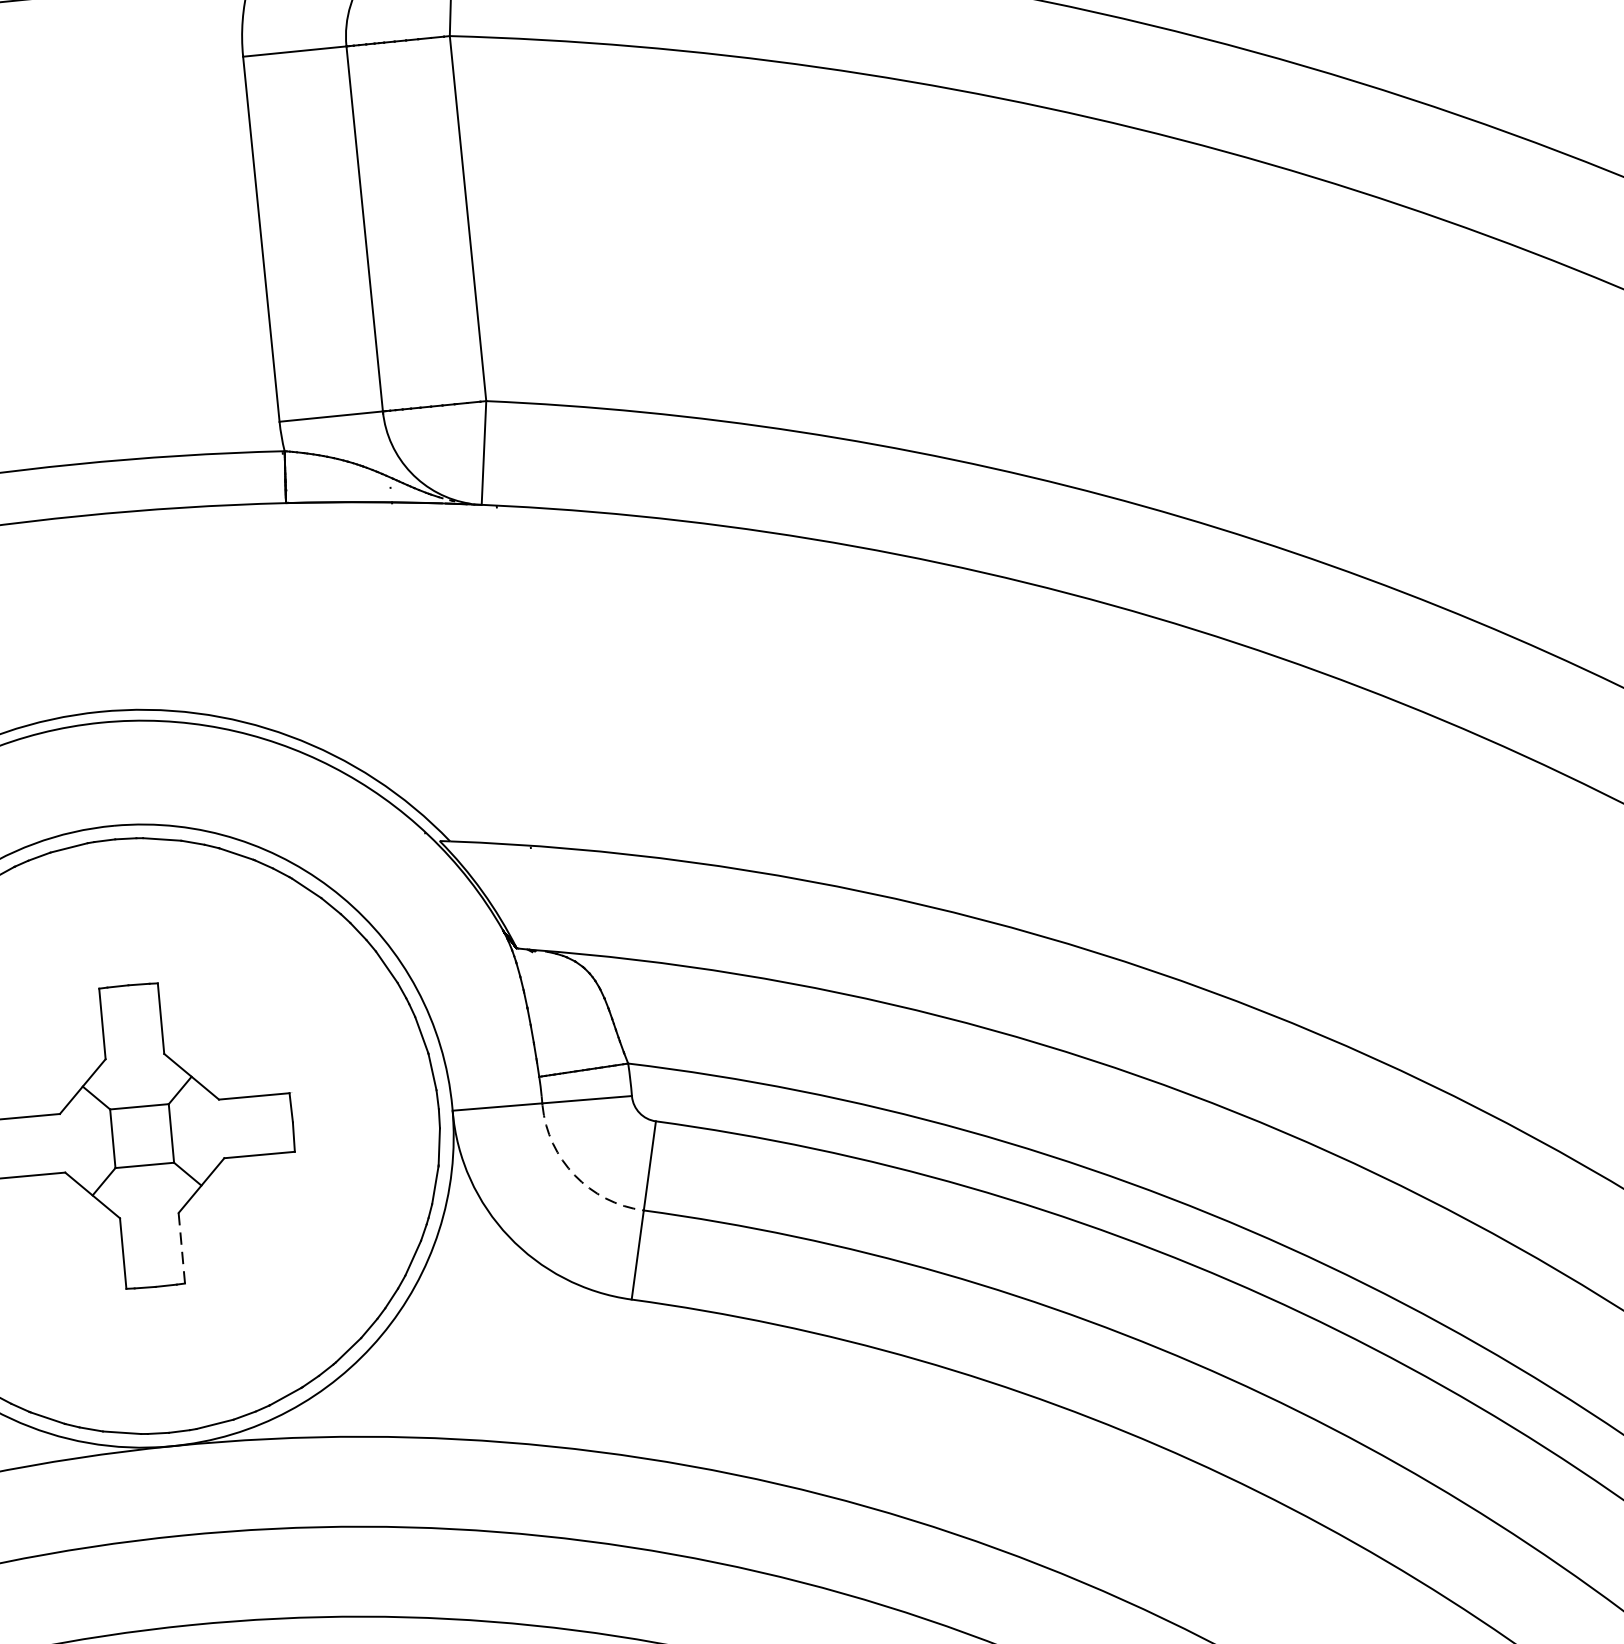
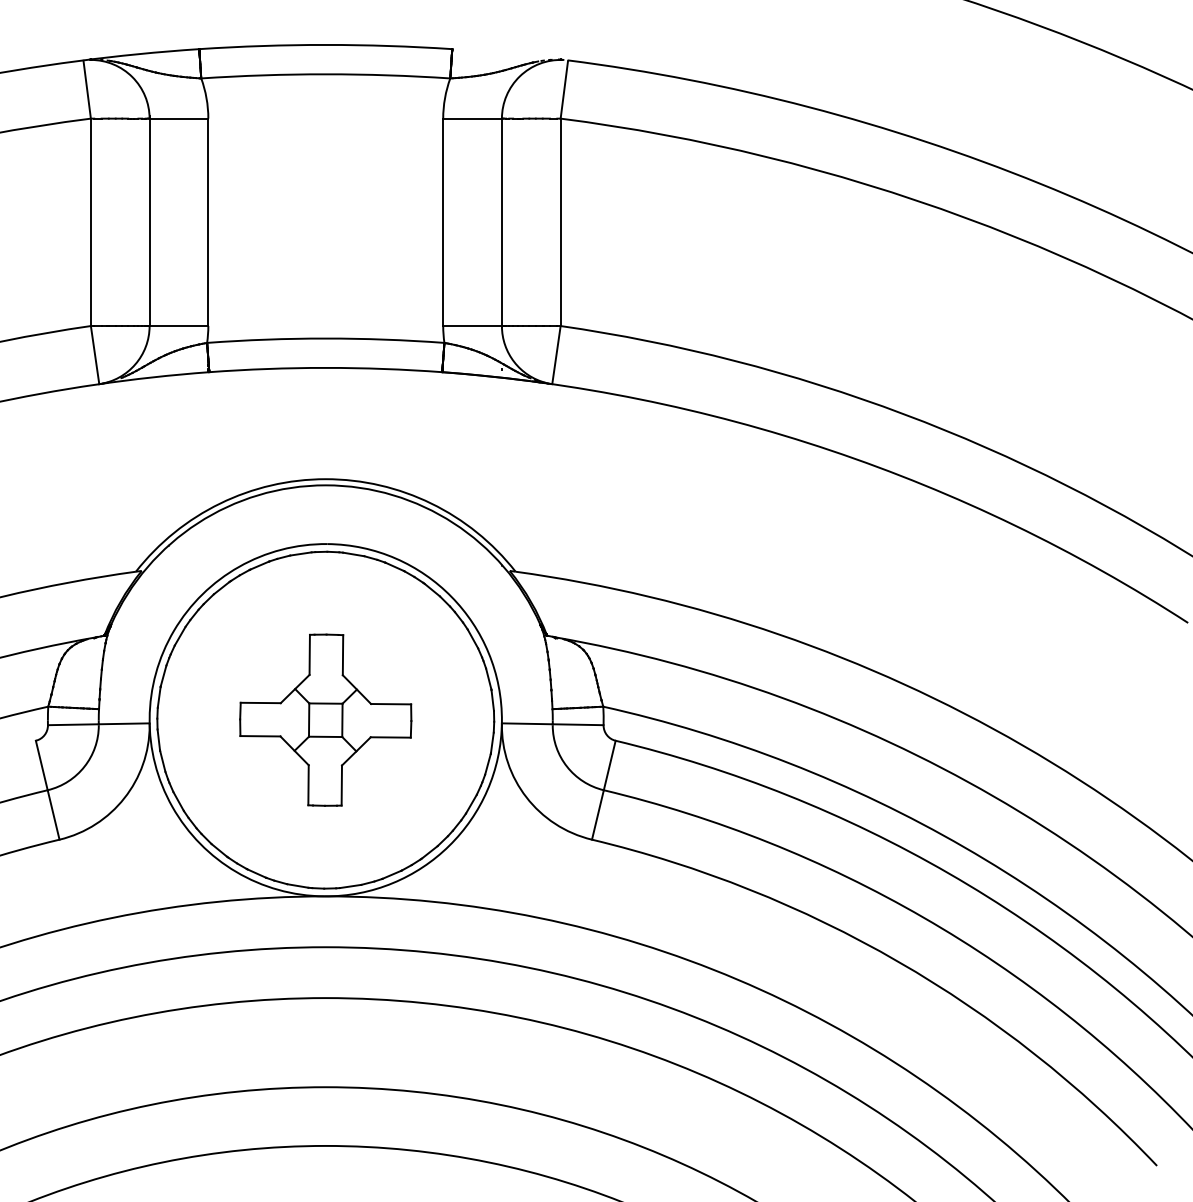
arc: (575, 1175) -> (567, 766), dashed -> solid
line: (181, 1248) -> (341, 785), dashed -> solid

